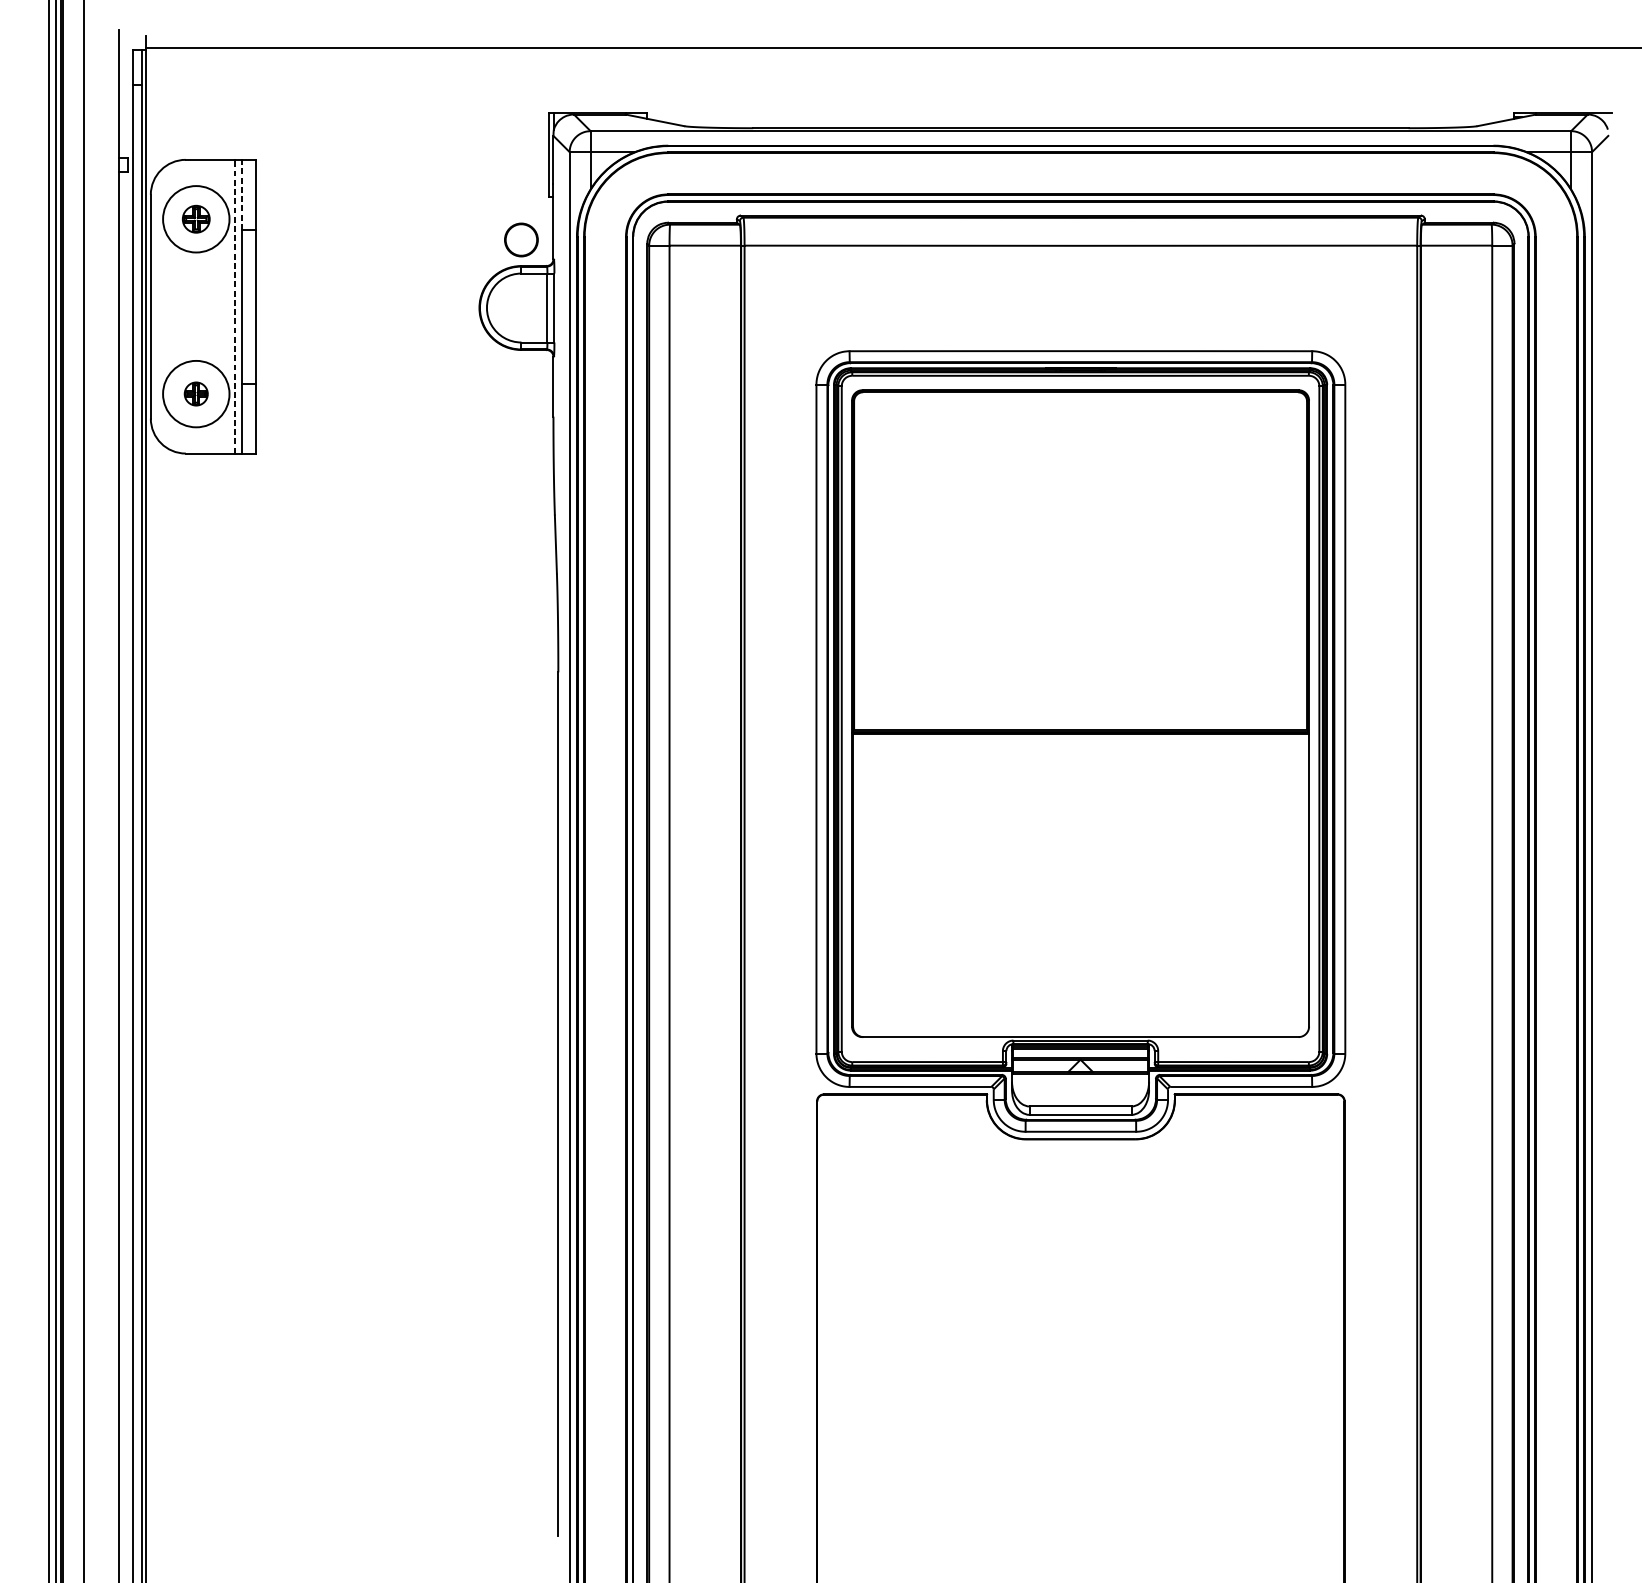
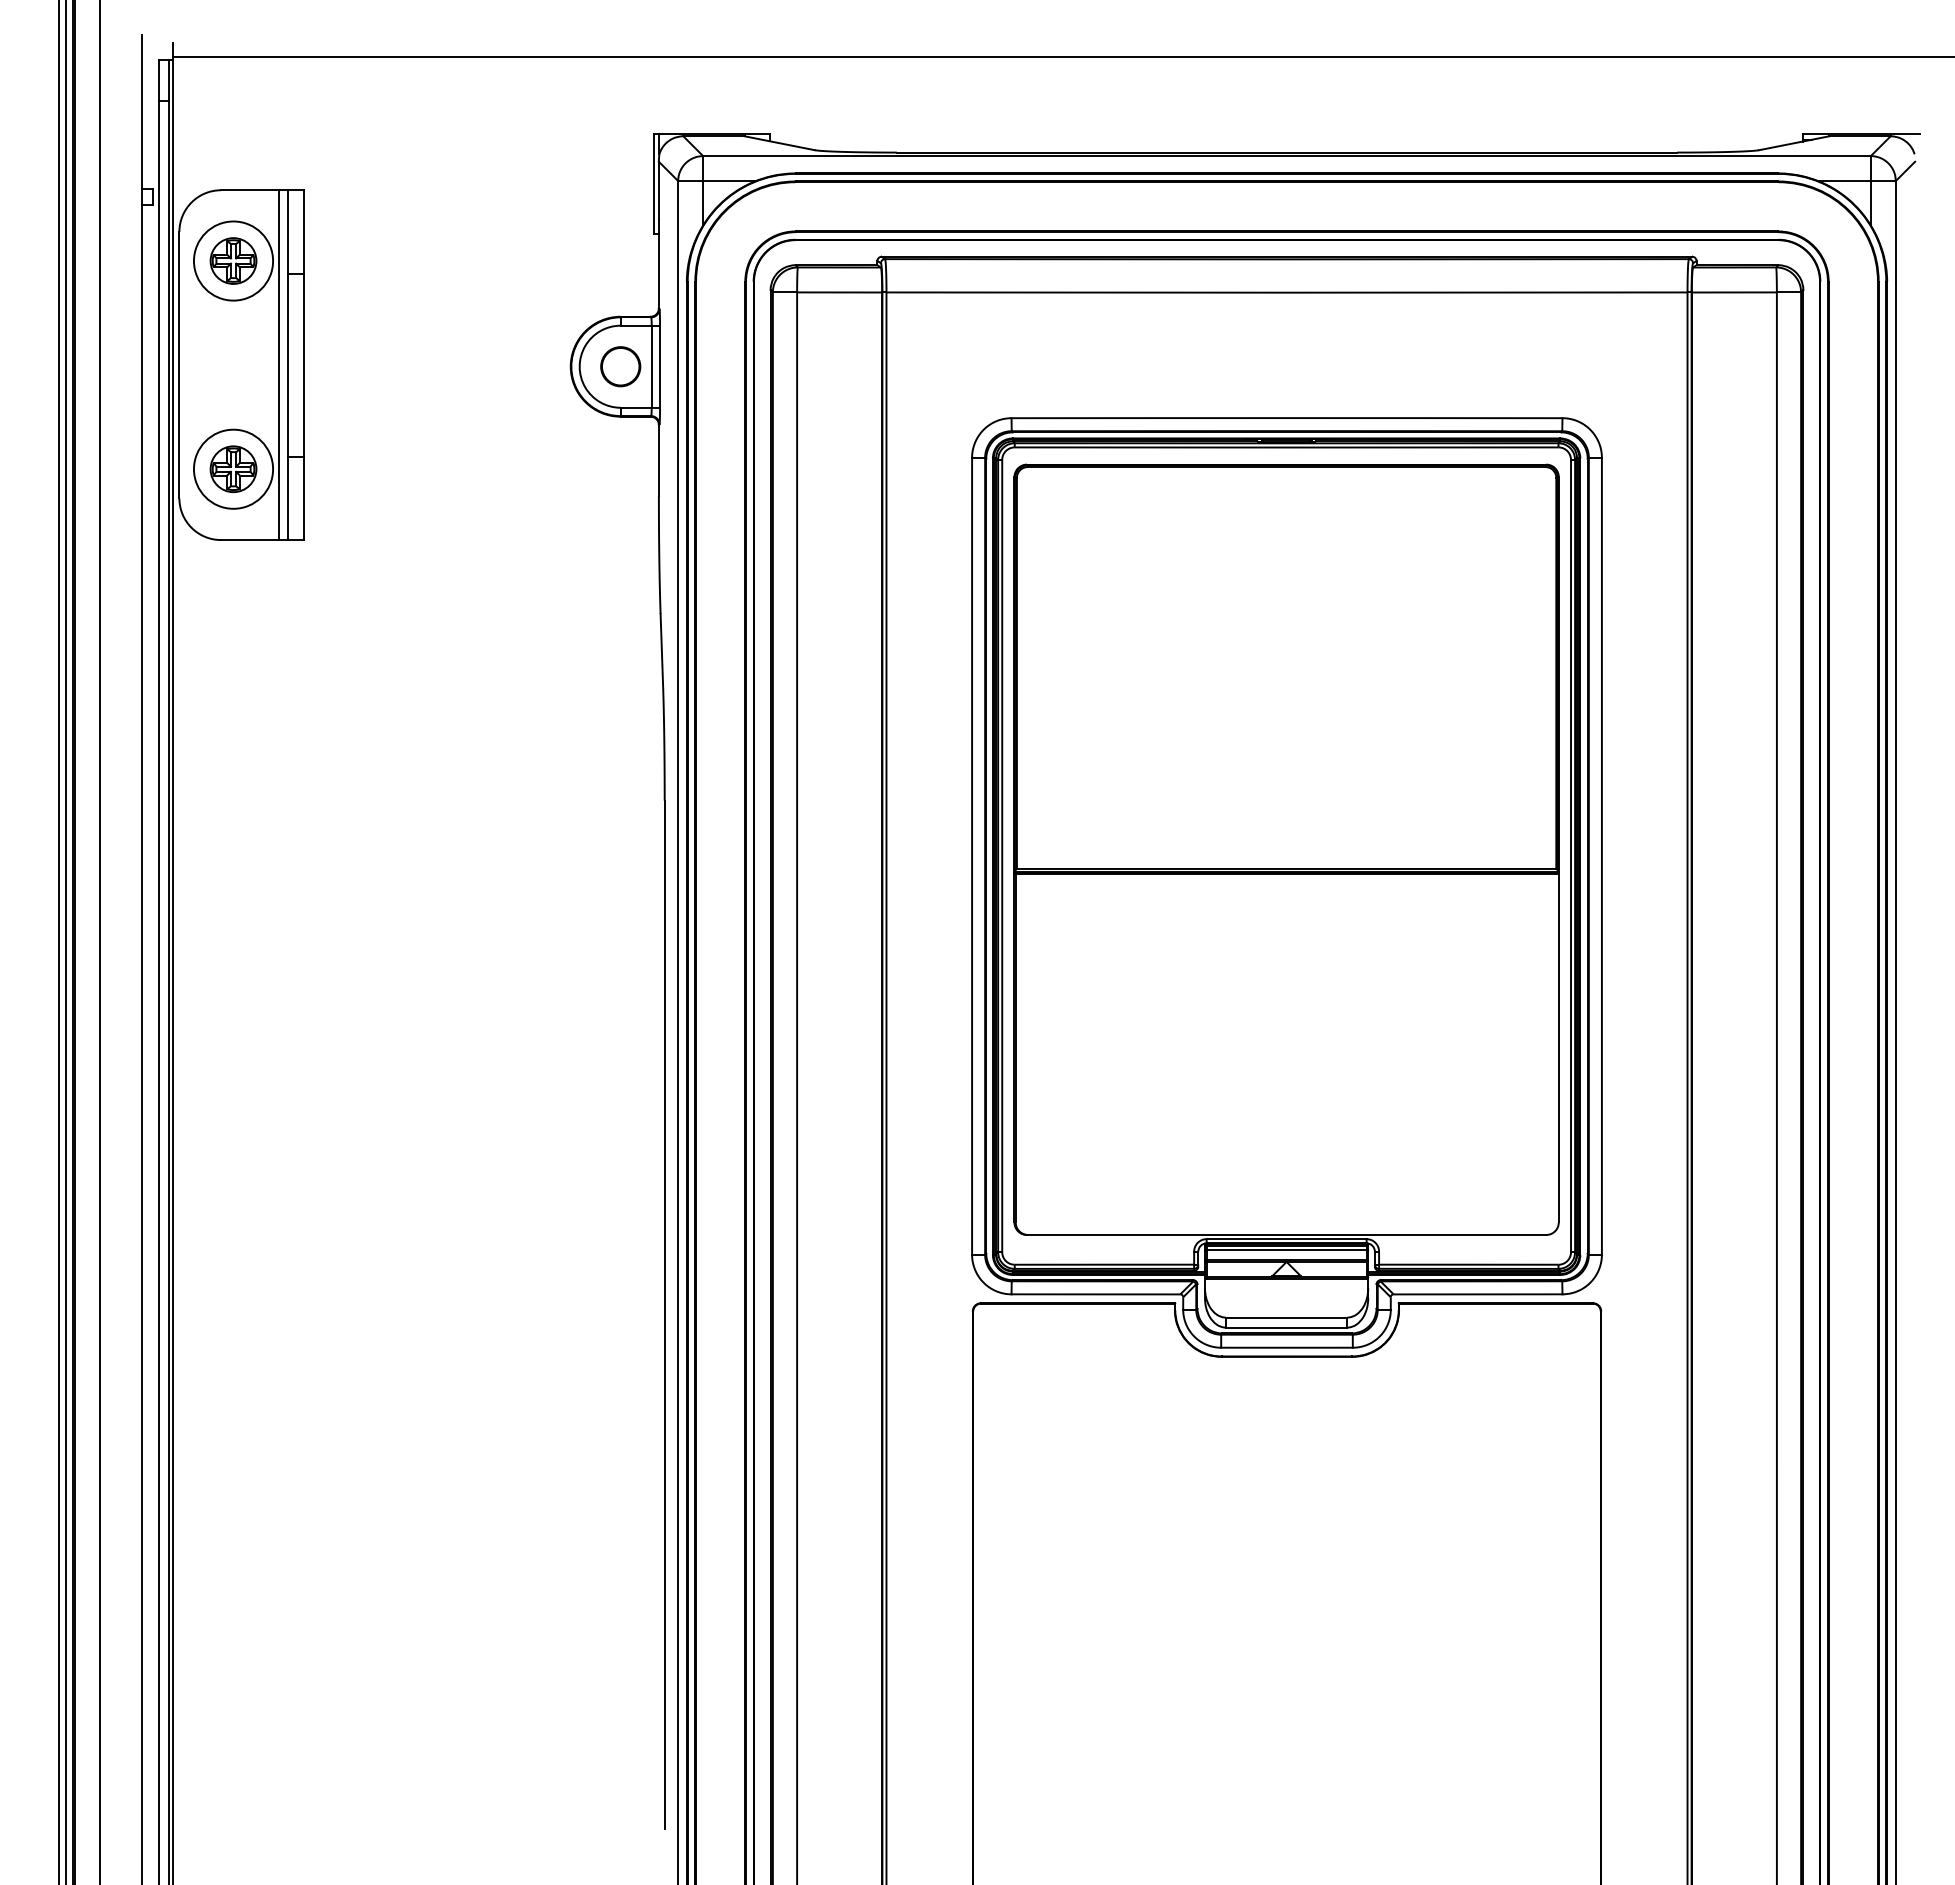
line: (241, 194) -> (287, 231), dashed -> solid
part: (196, 218) -> (233, 260), size x1.43
circle: (521, 239) -> (620, 366), moved
line: (234, 306) -> (279, 365), dashed -> solid
part: (196, 393) -> (233, 468), size x1.67

